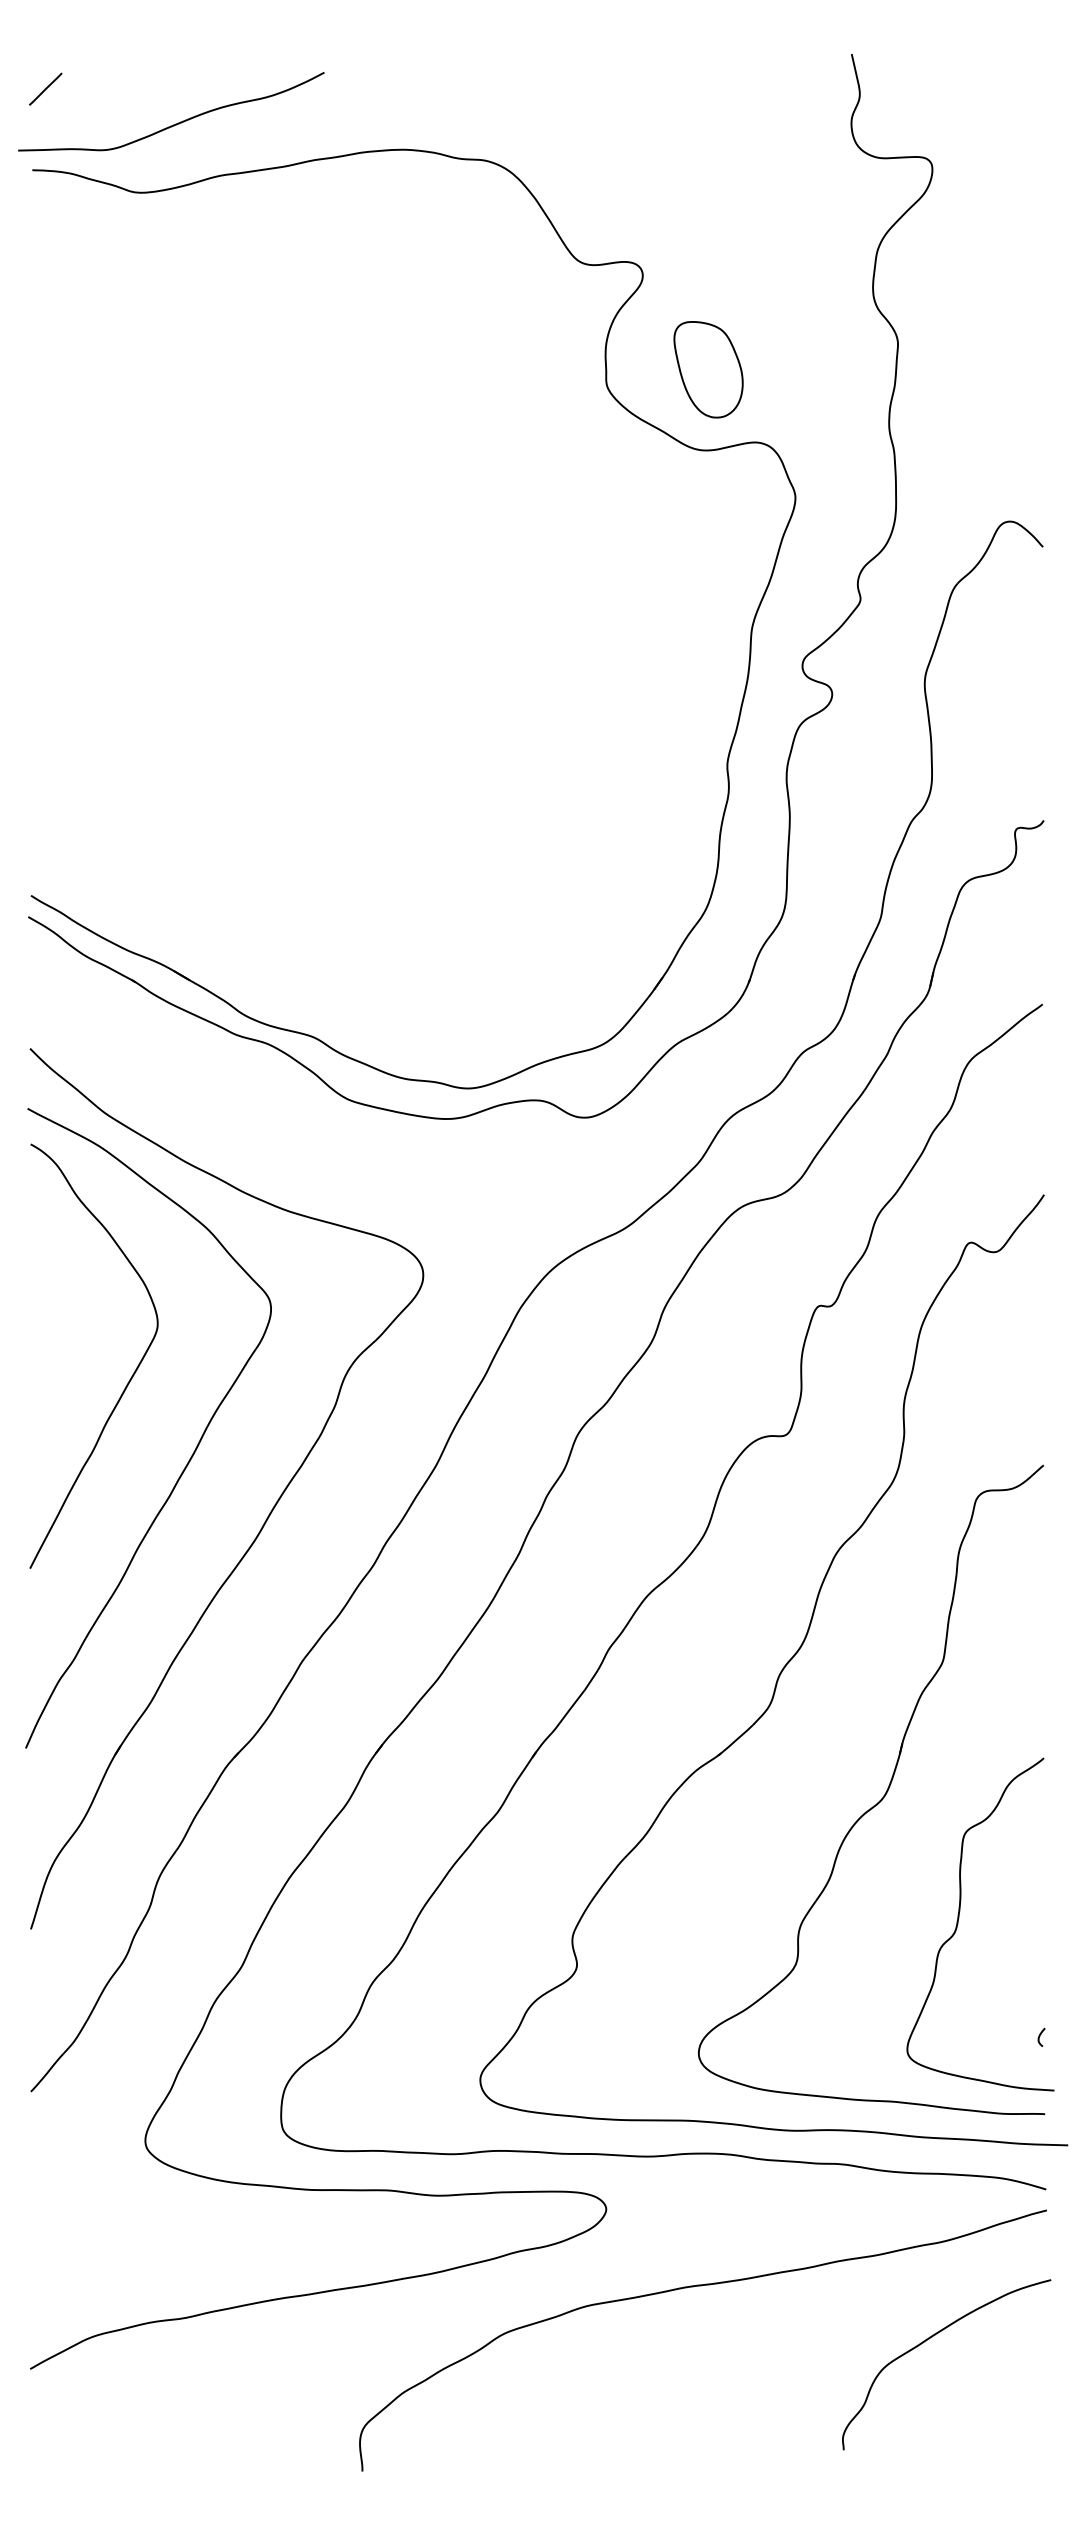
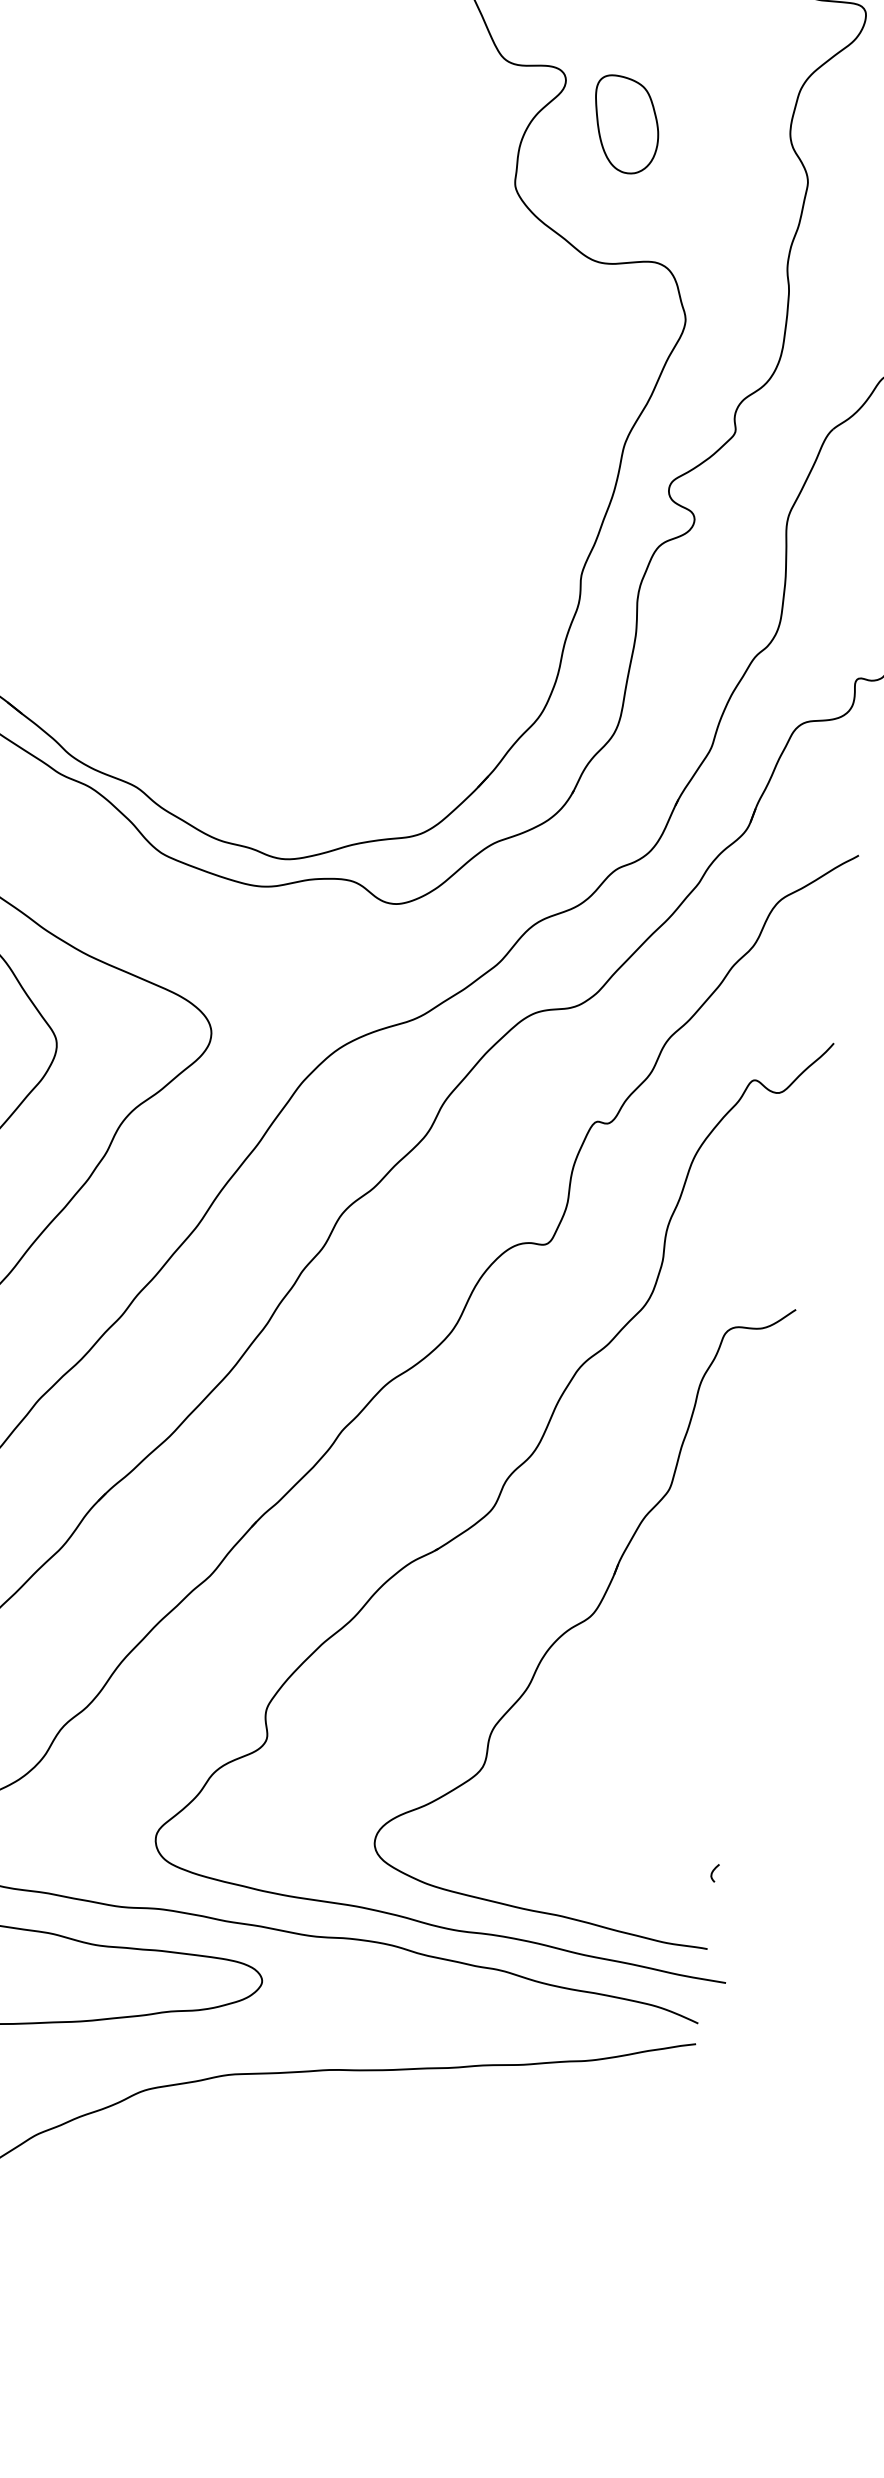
part: (708, 369) -> (625, 124), moved
curve: (959, 1918) -> (650, 1744), removed
curve: (929, 2339) -> (562, 2155), removed

